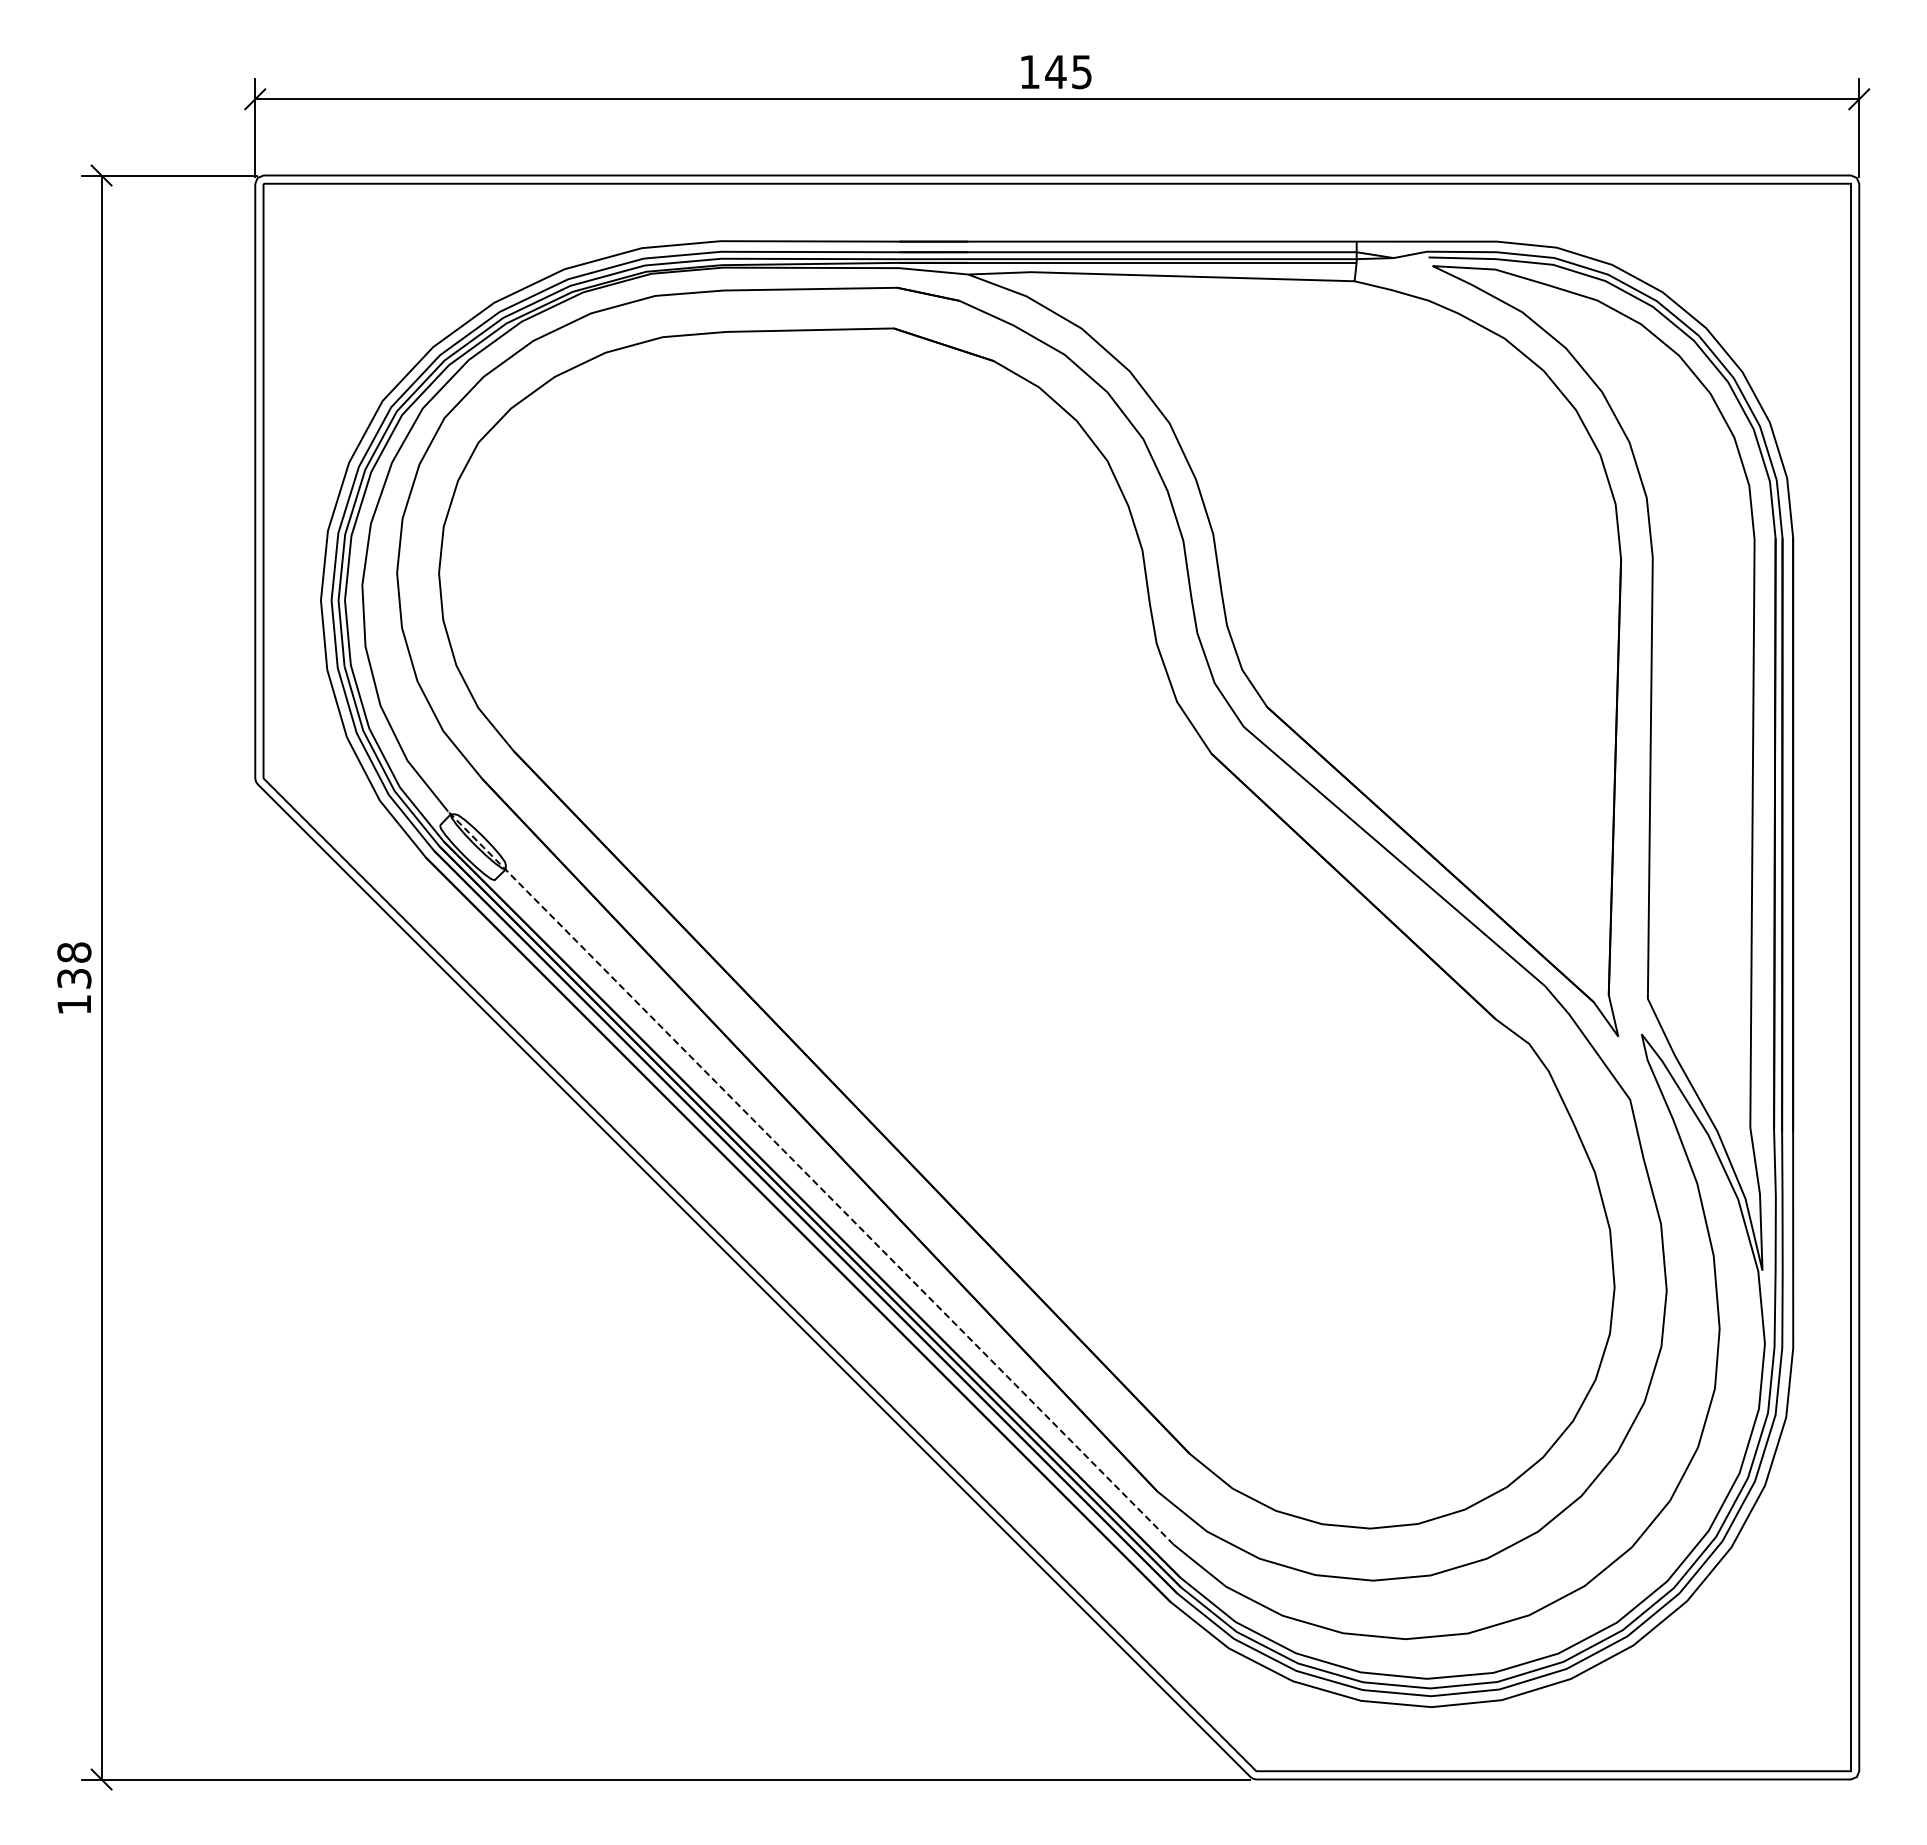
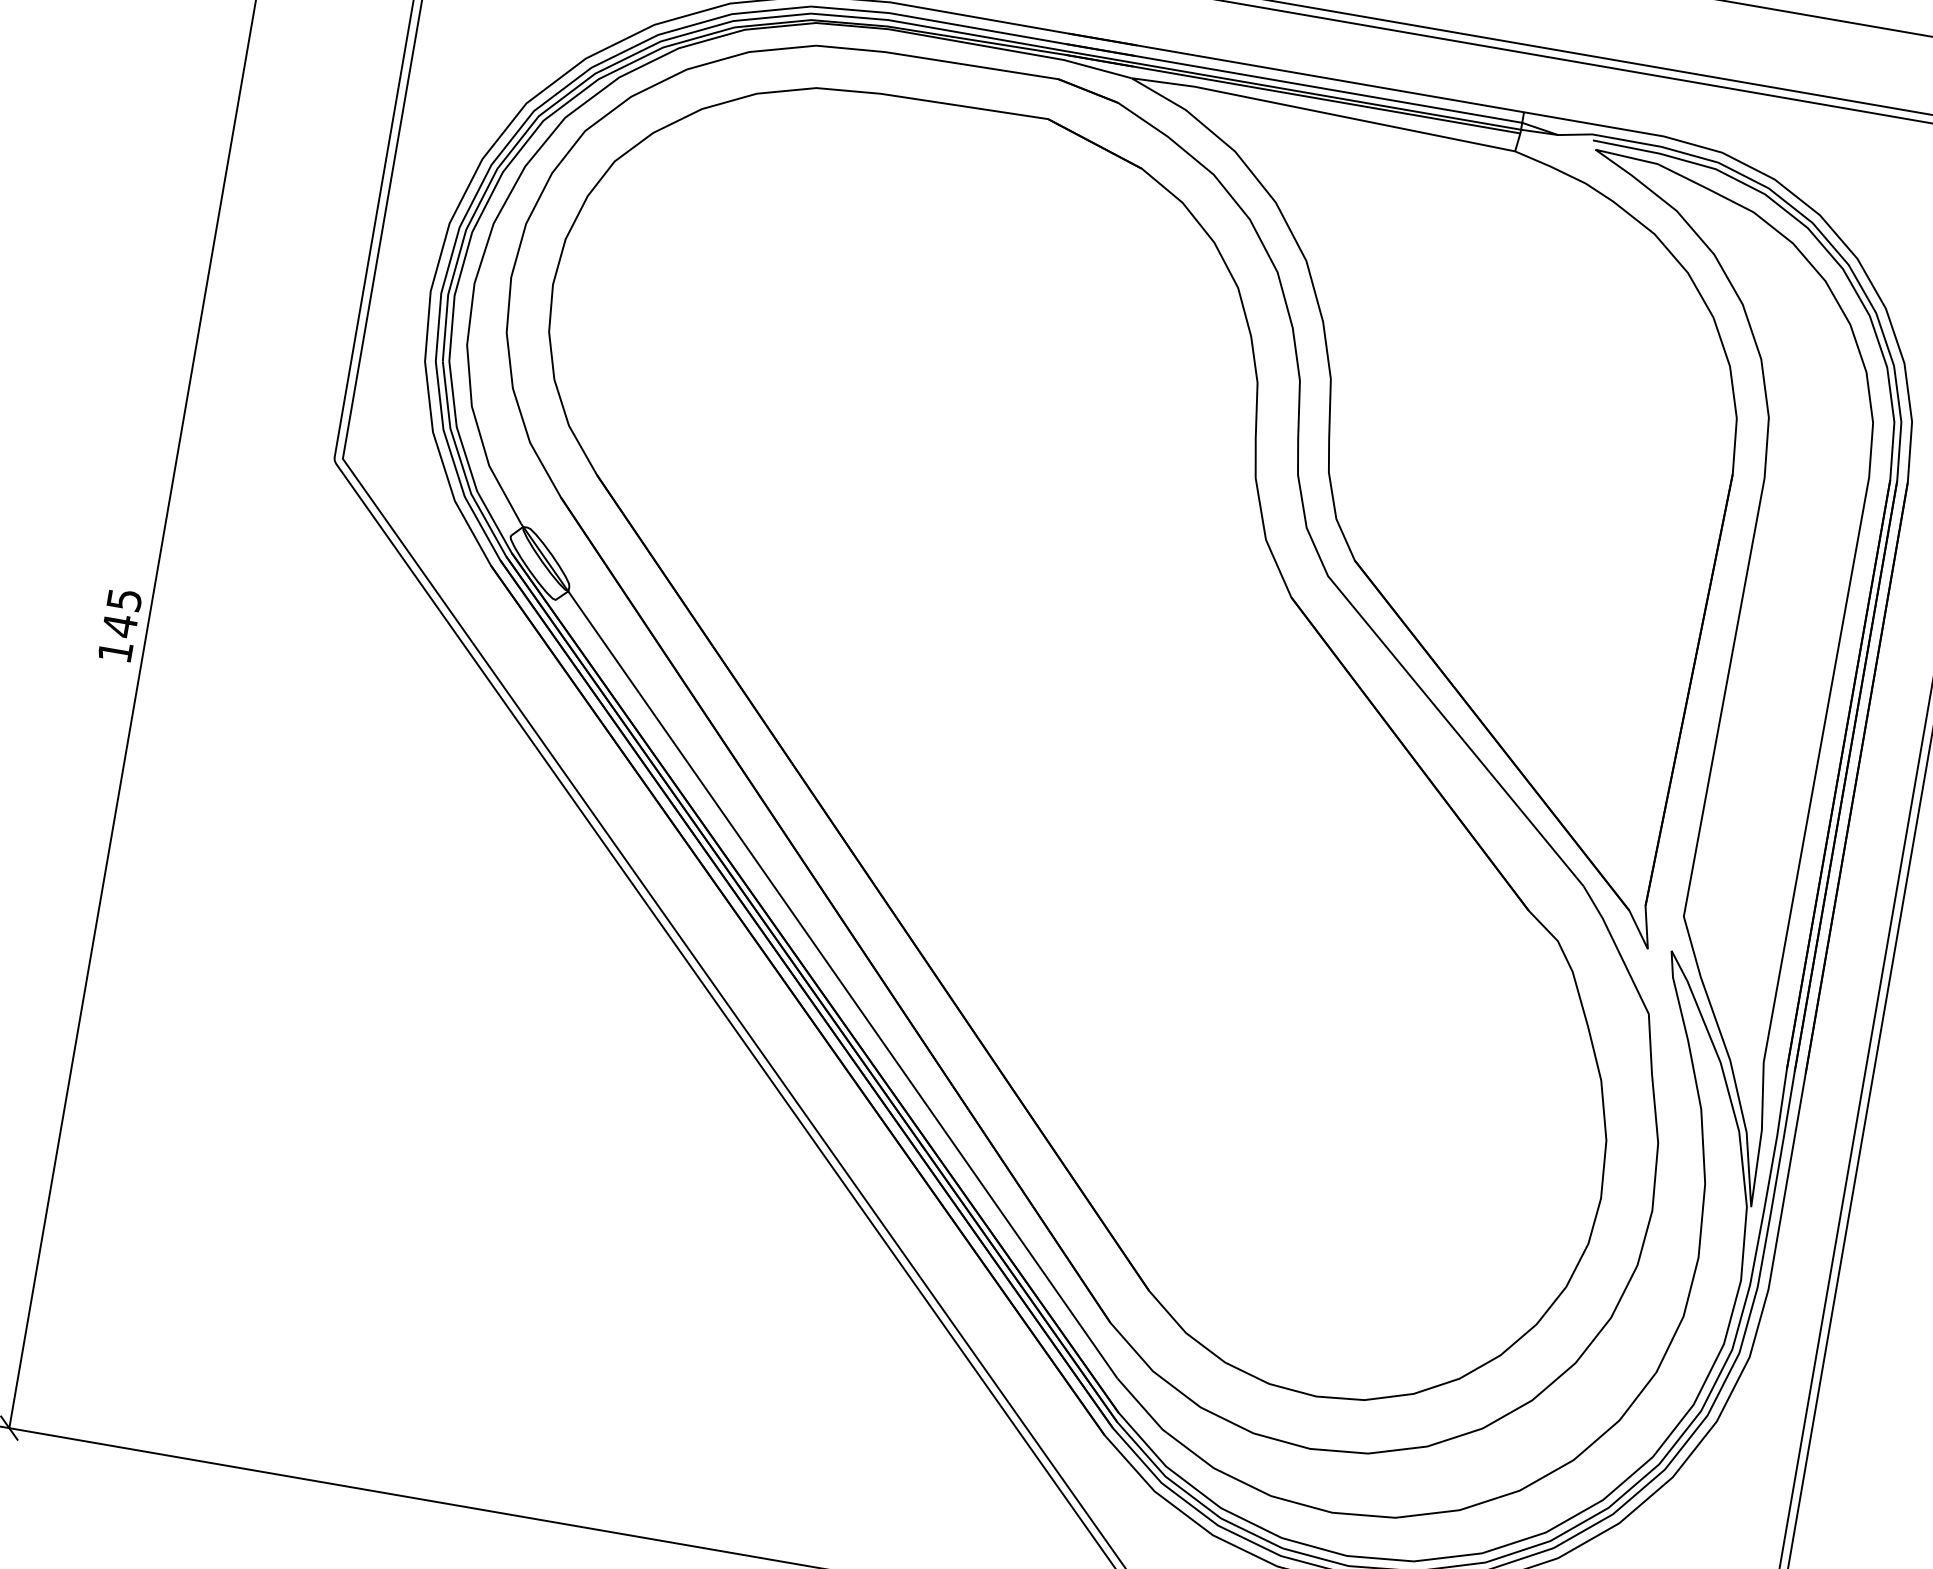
text: (74, 965) -> (122, 612), 138 -> 145
line: (810, 1178) -> (818, 951), dashed -> solid

